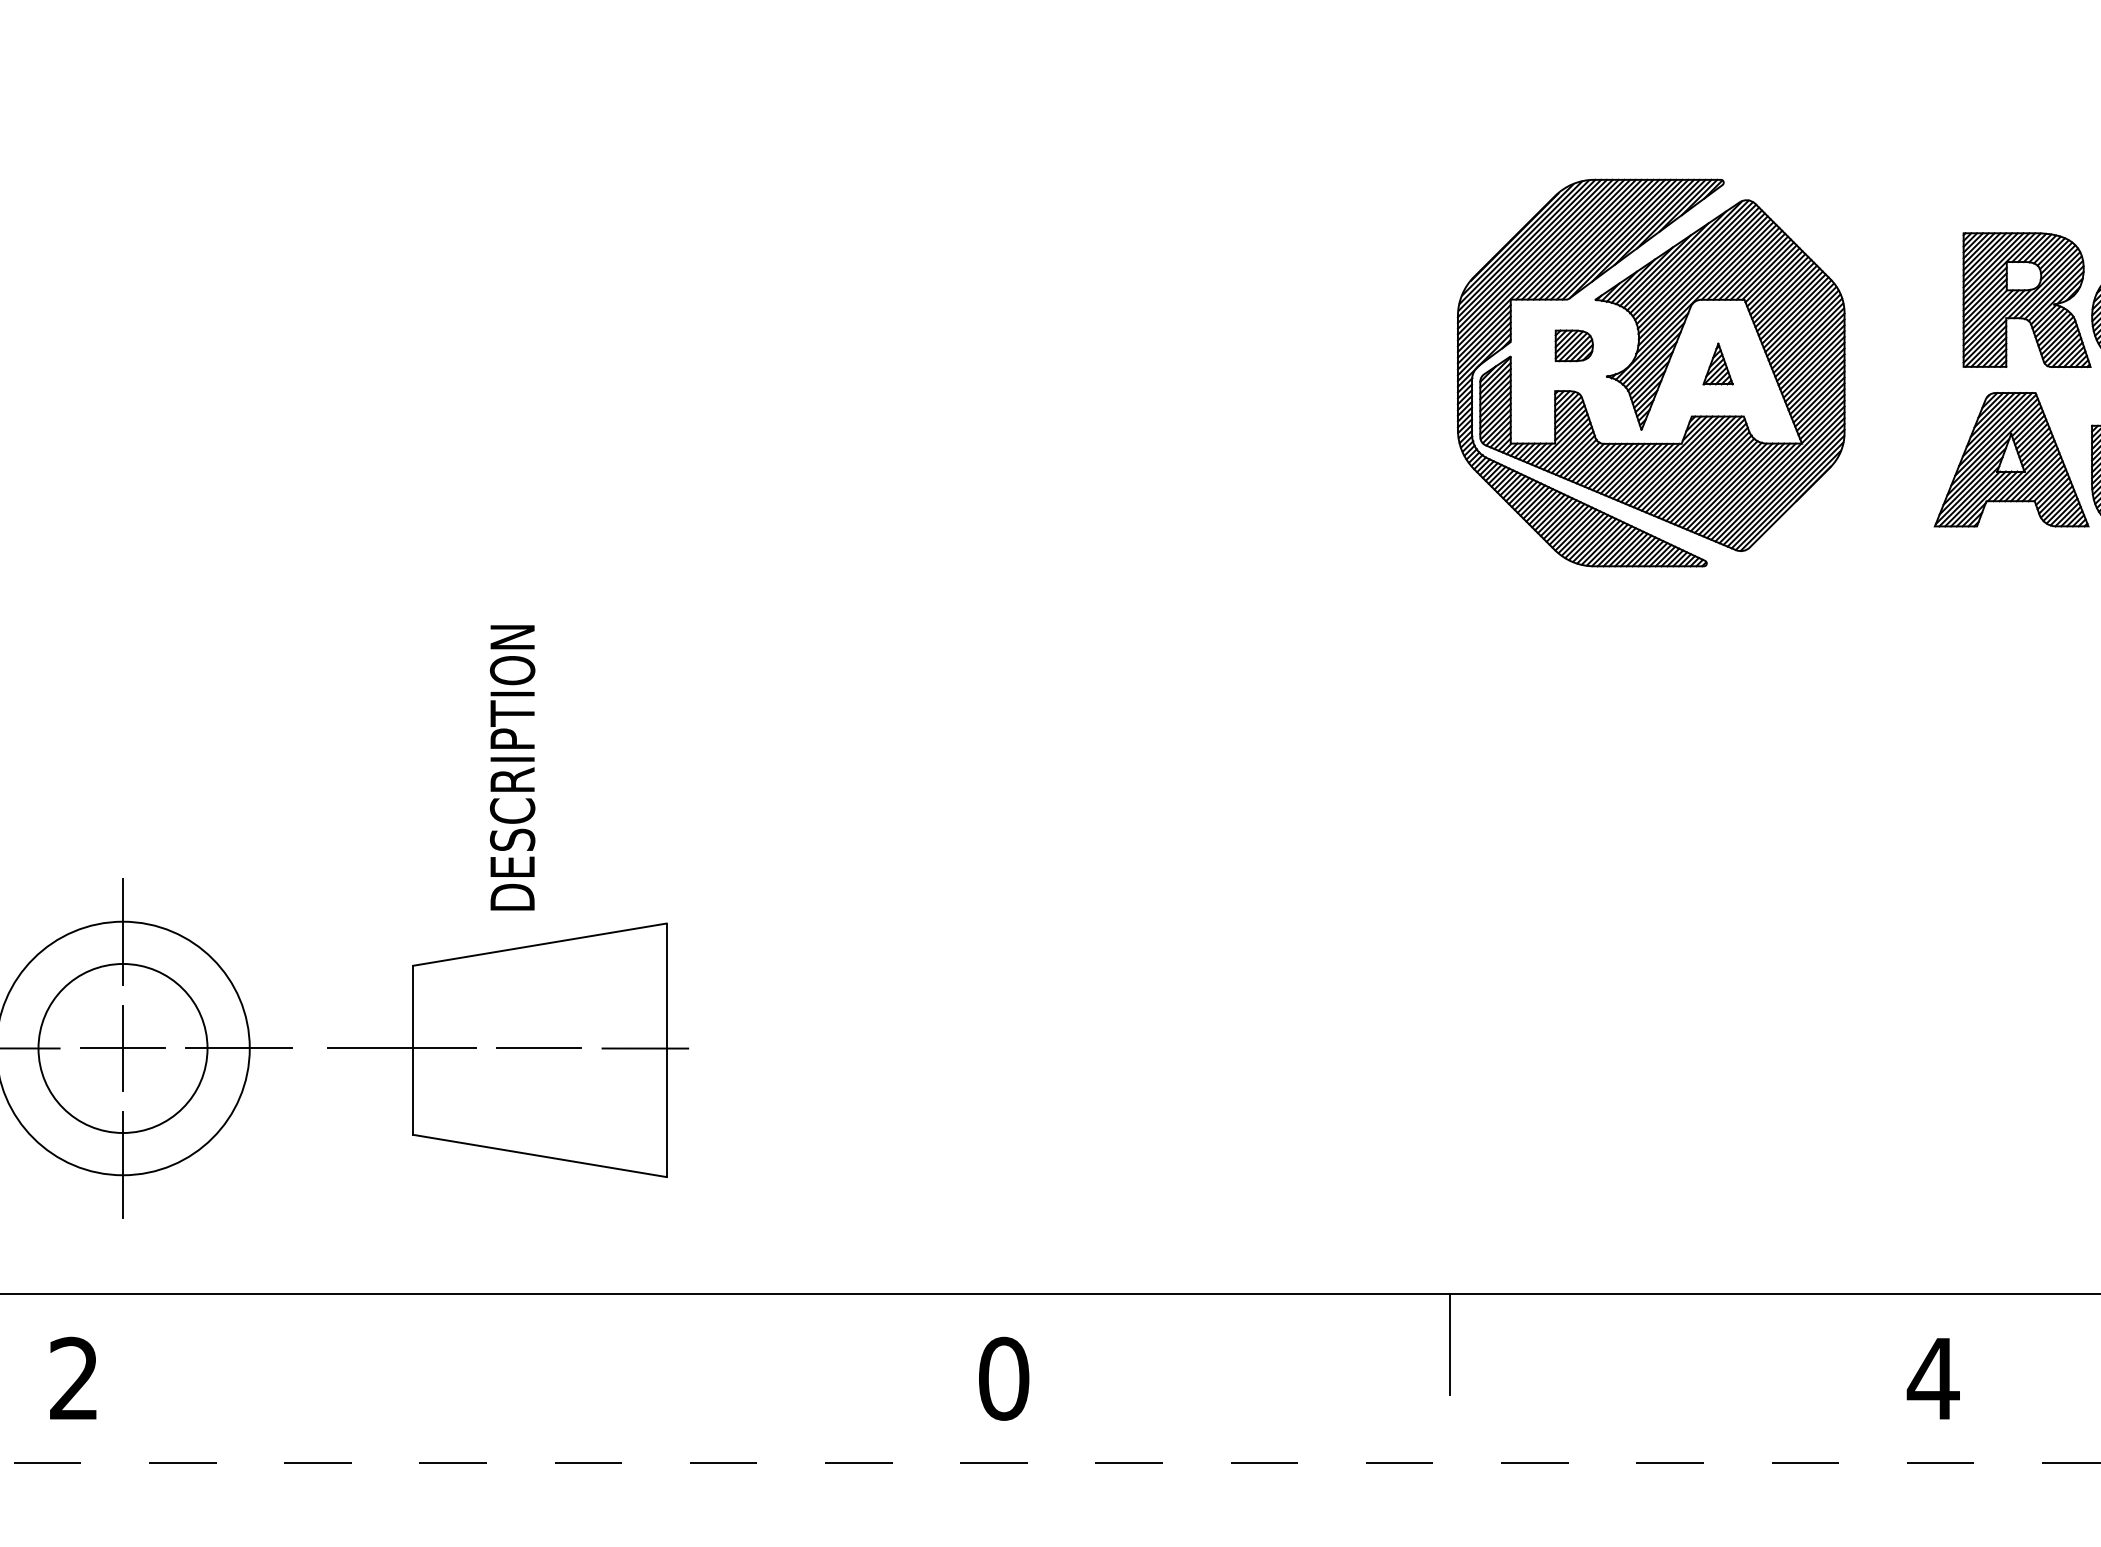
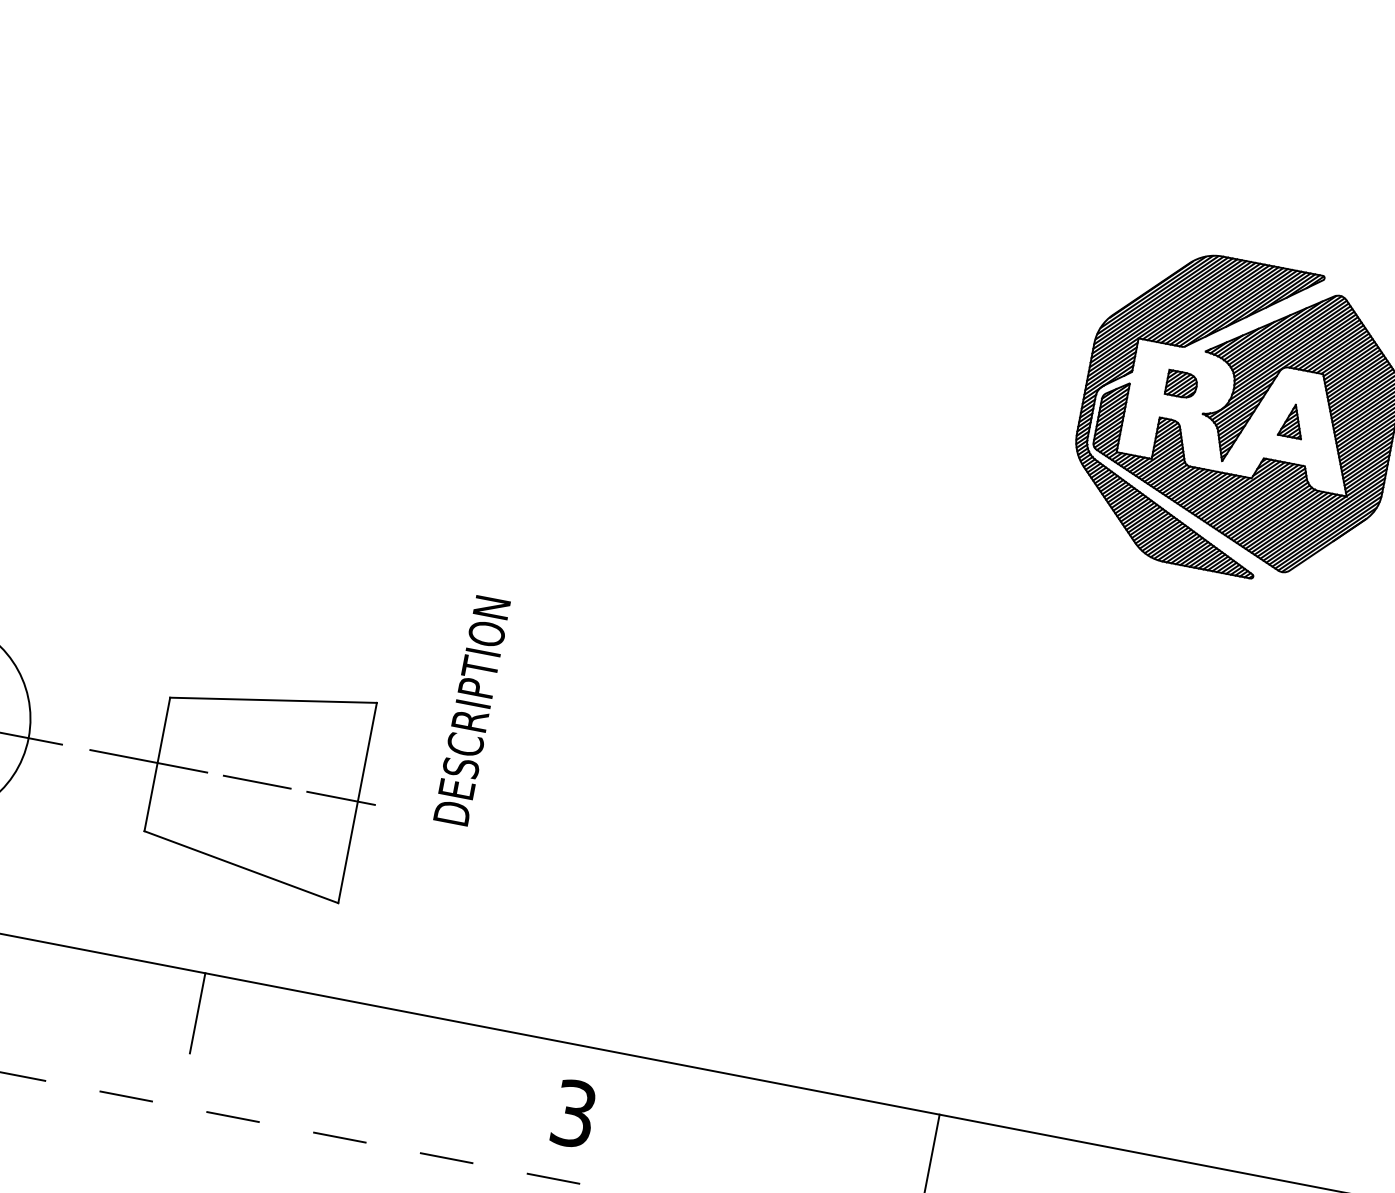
text: (512, 767) -> (472, 710), moved
line: (520, 1344) -> (197, 1013), added
text: (1004, 1378) -> (574, 1113), 0 -> 3

